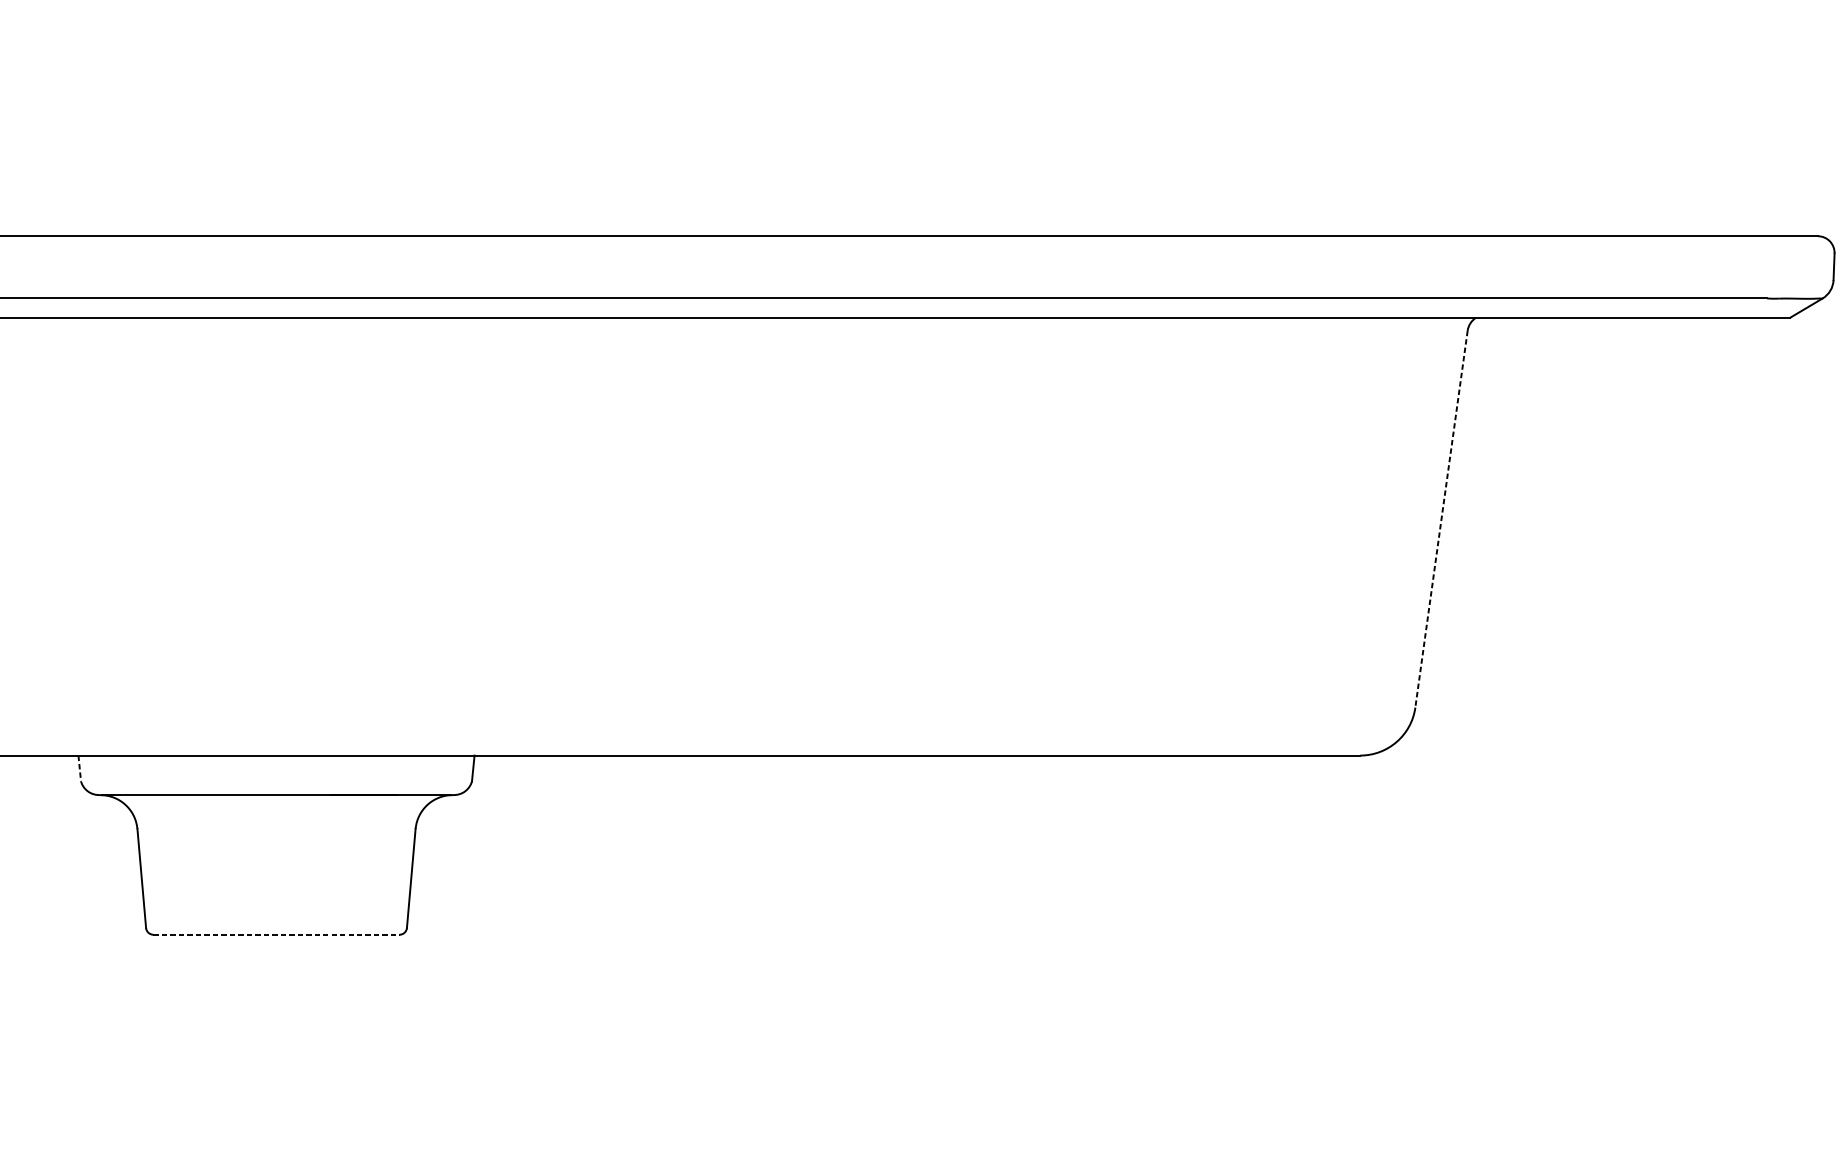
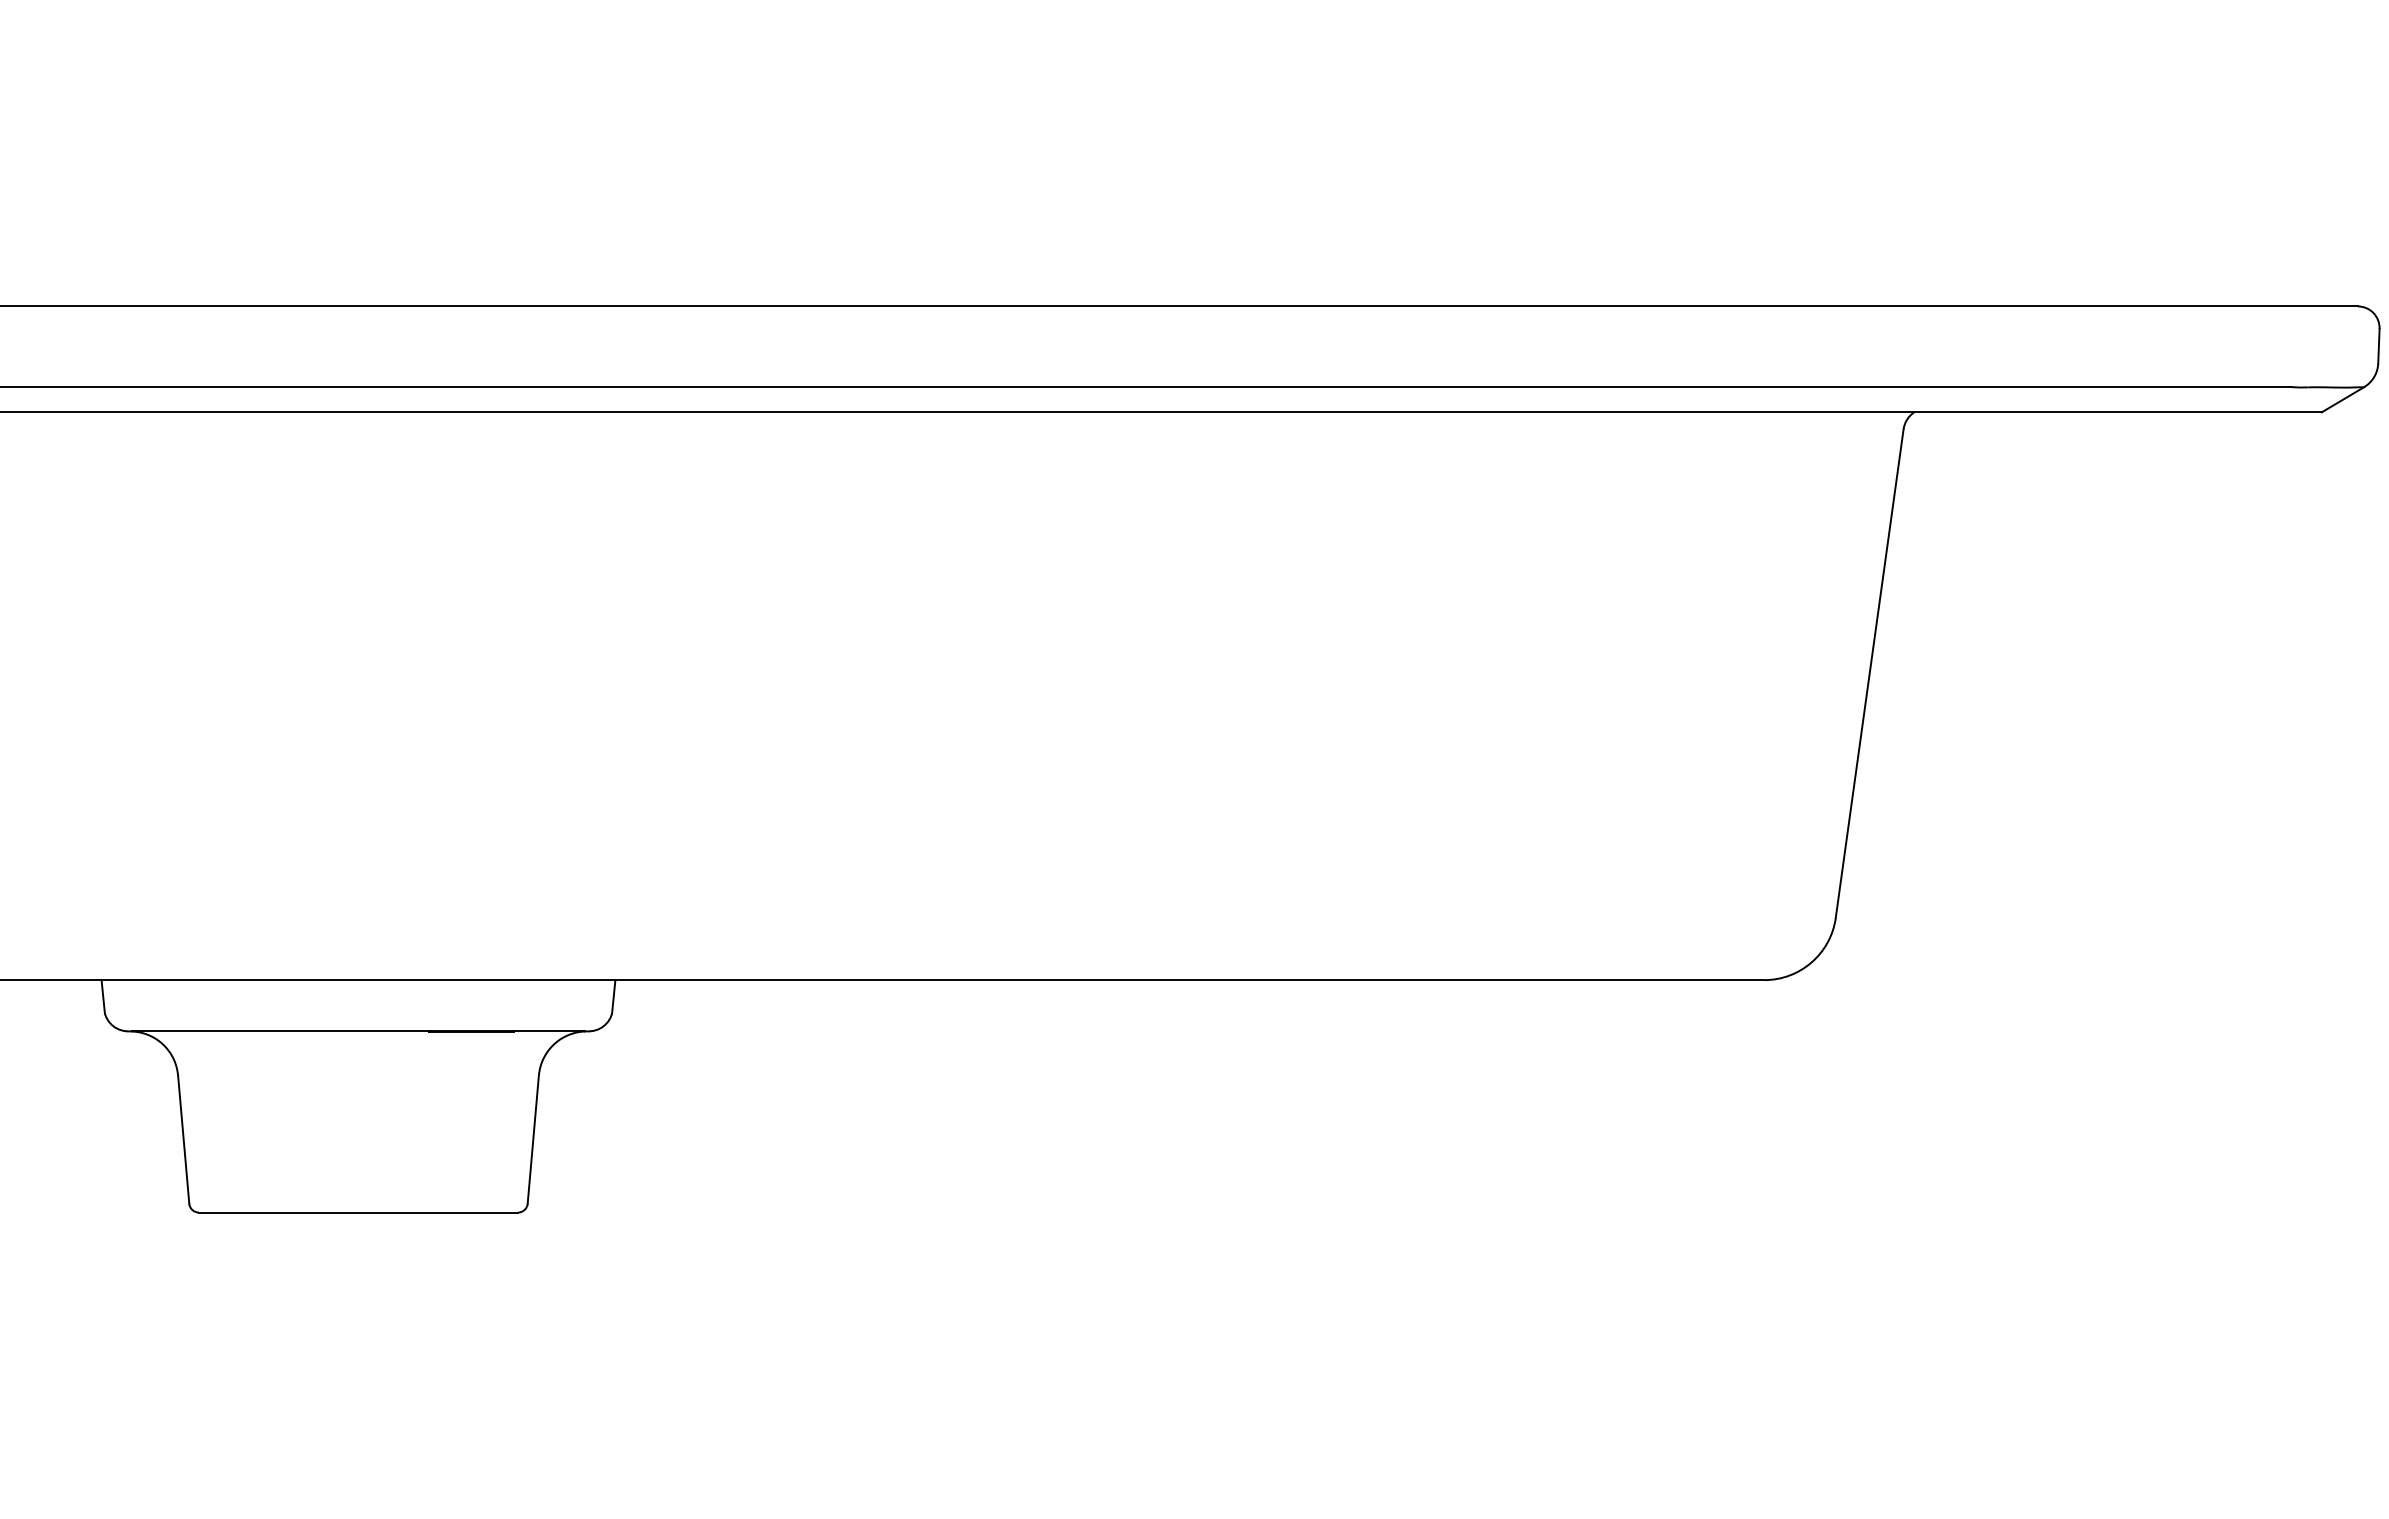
line: (1441, 519) -> (1869, 673), dashed -> solid
line: (79, 768) -> (103, 997), dashed -> solid
line: (276, 934) -> (358, 1212), dashed -> solid

